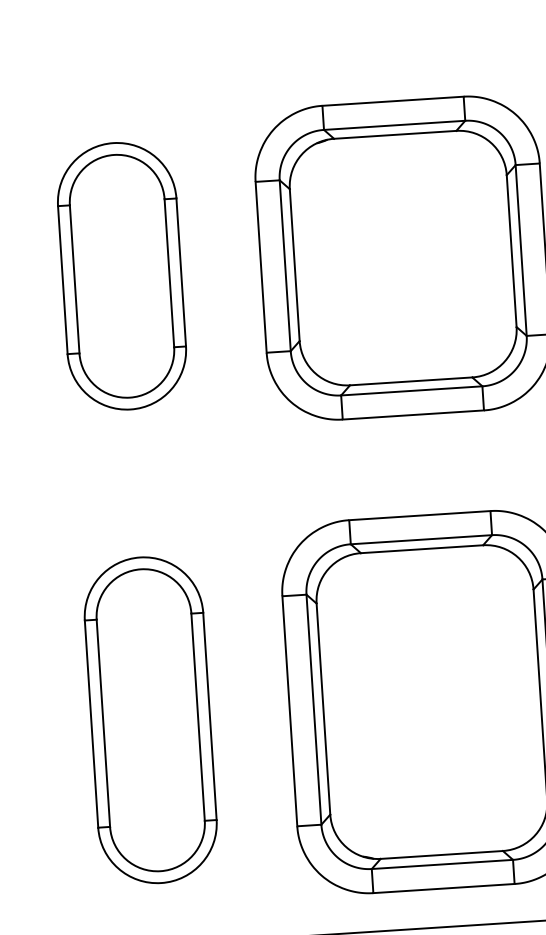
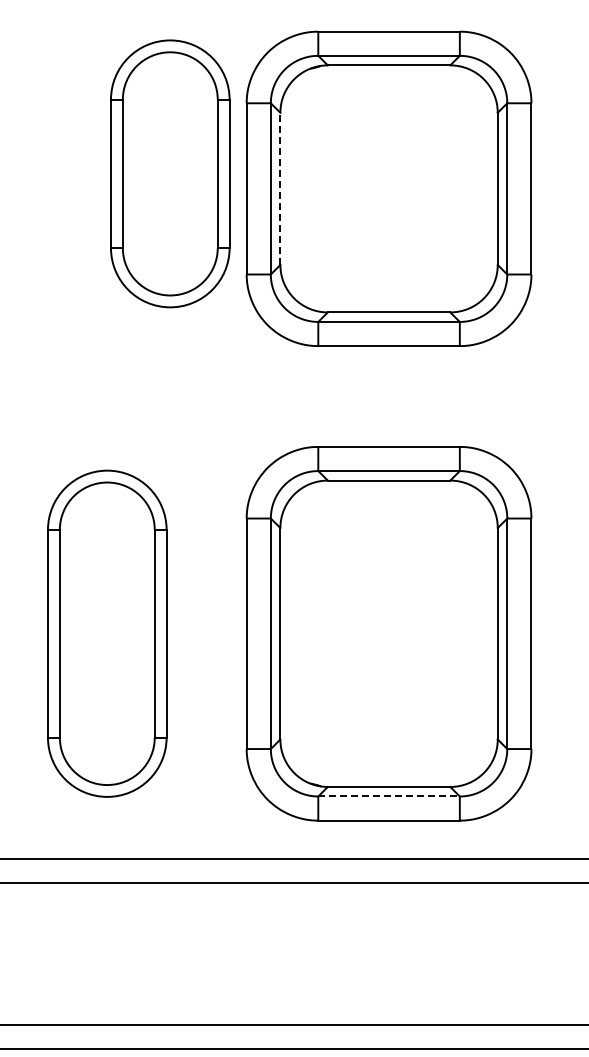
line: (294, 264) -> (280, 188), solid -> dashed
part: (122, 275) -> (170, 173), moved
line: (442, 864) -> (389, 796), solid -> dashed

